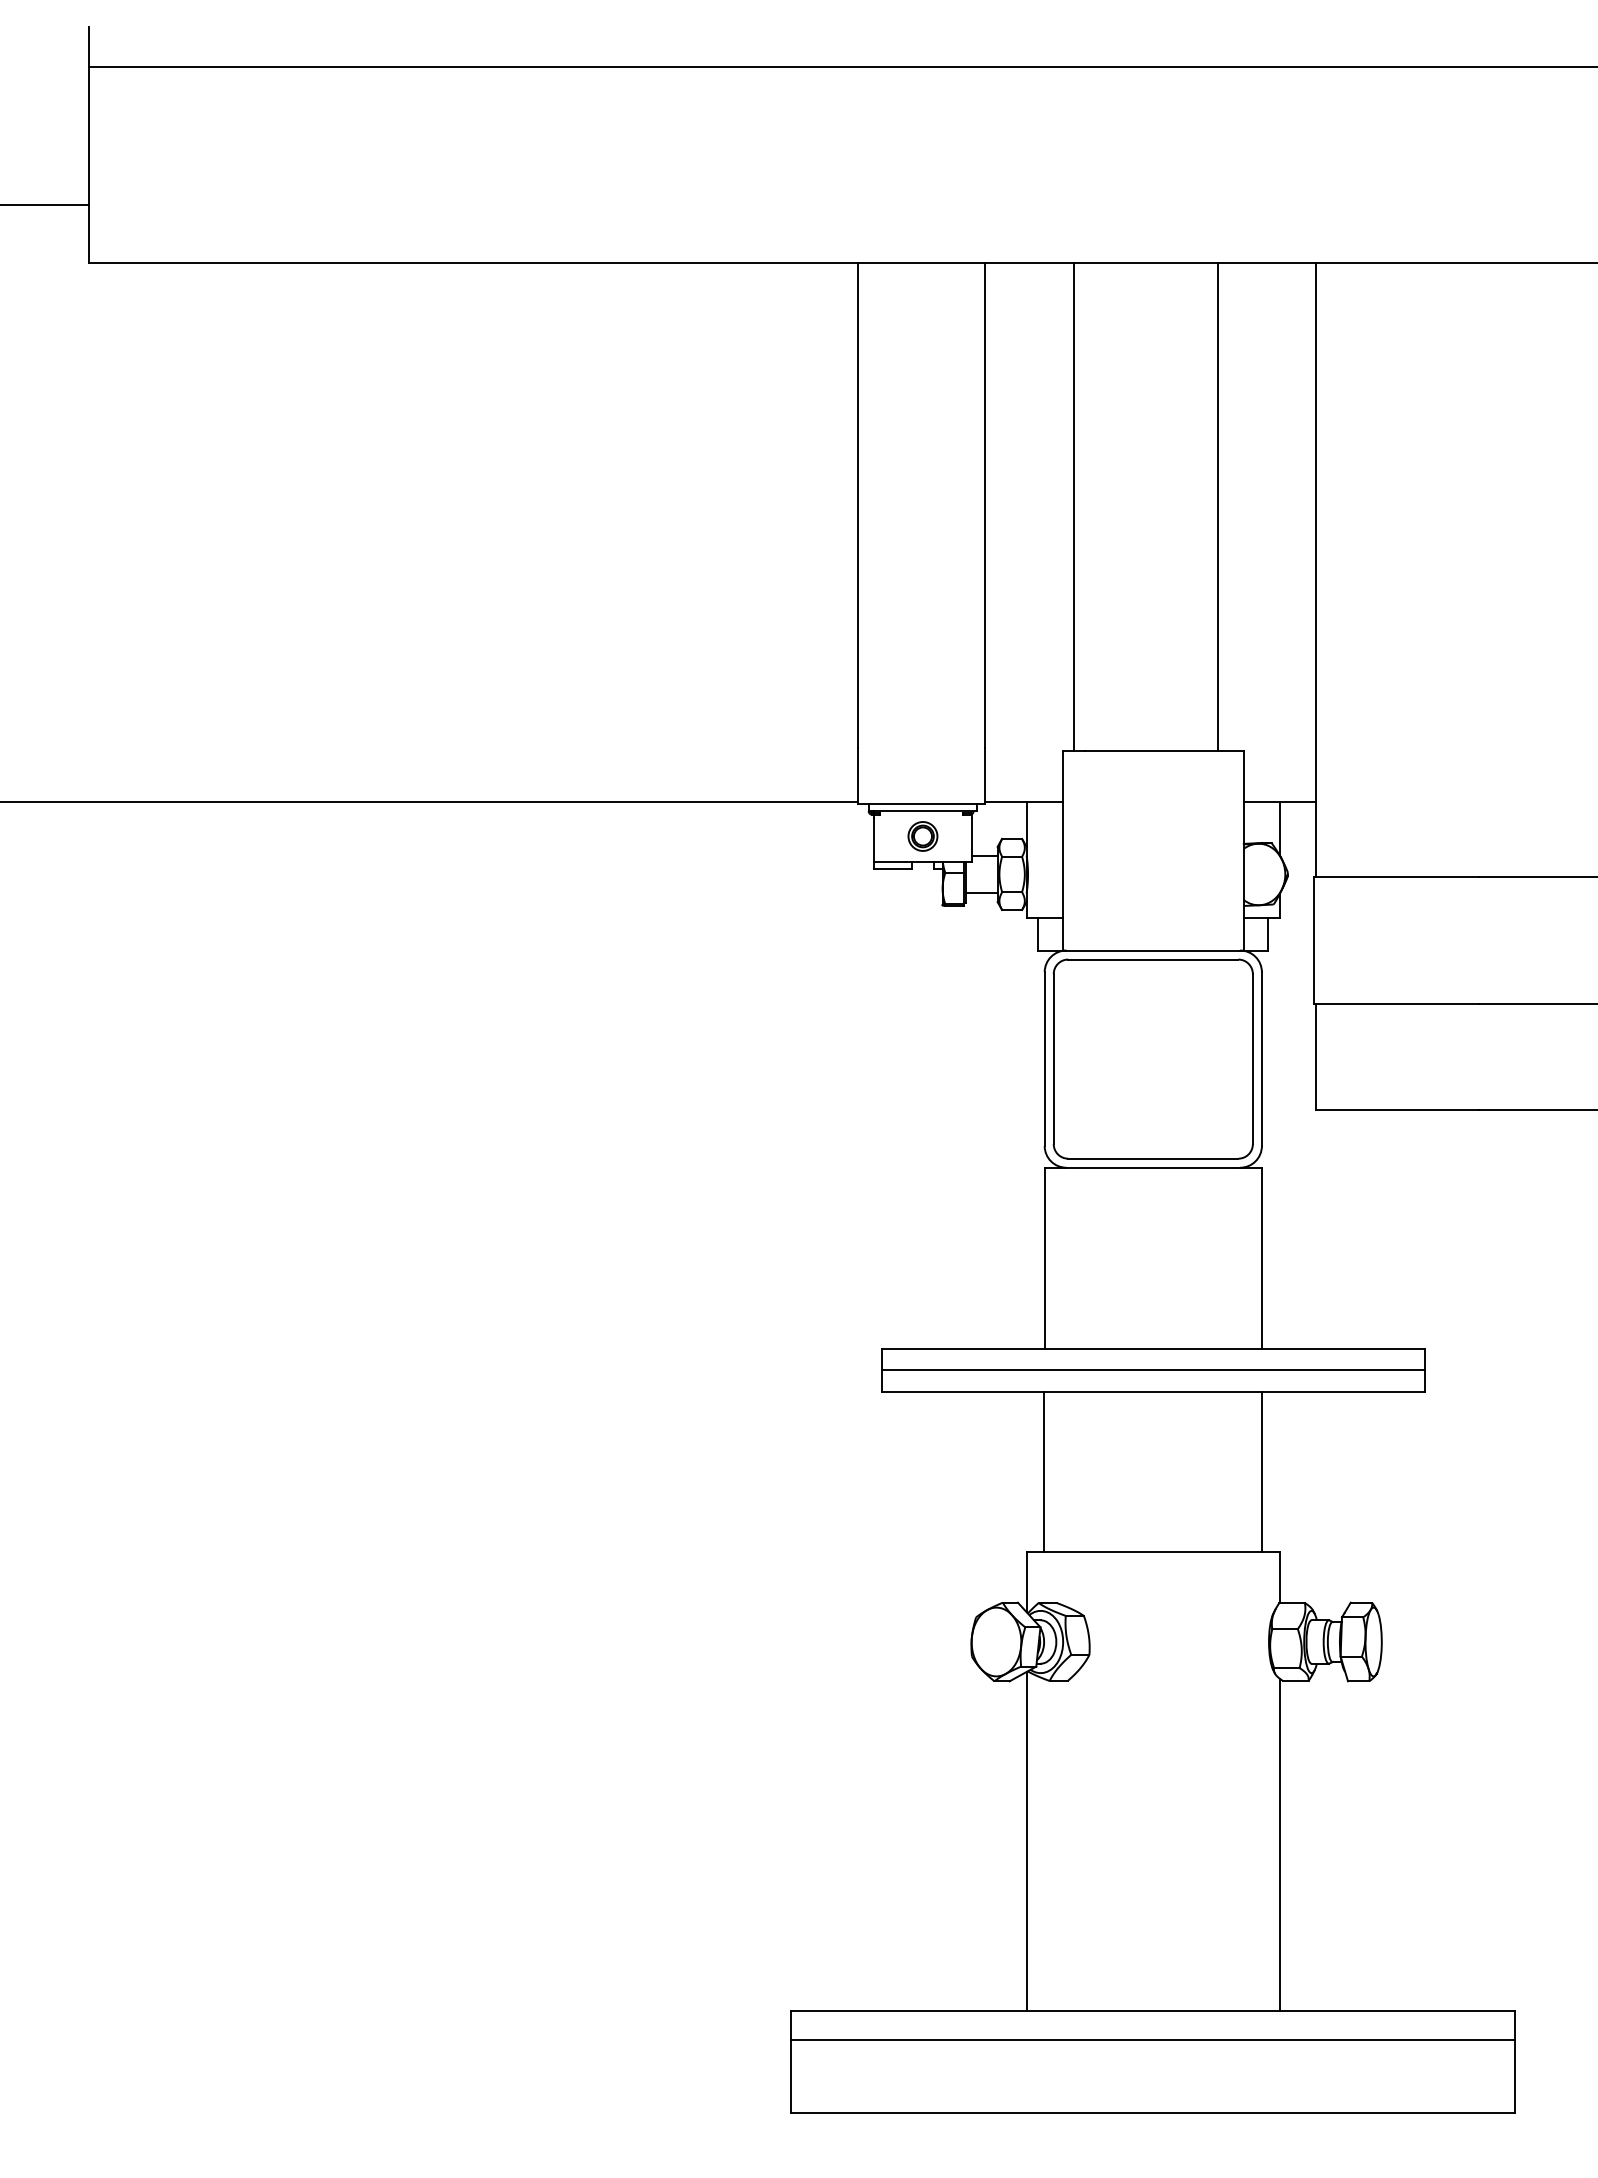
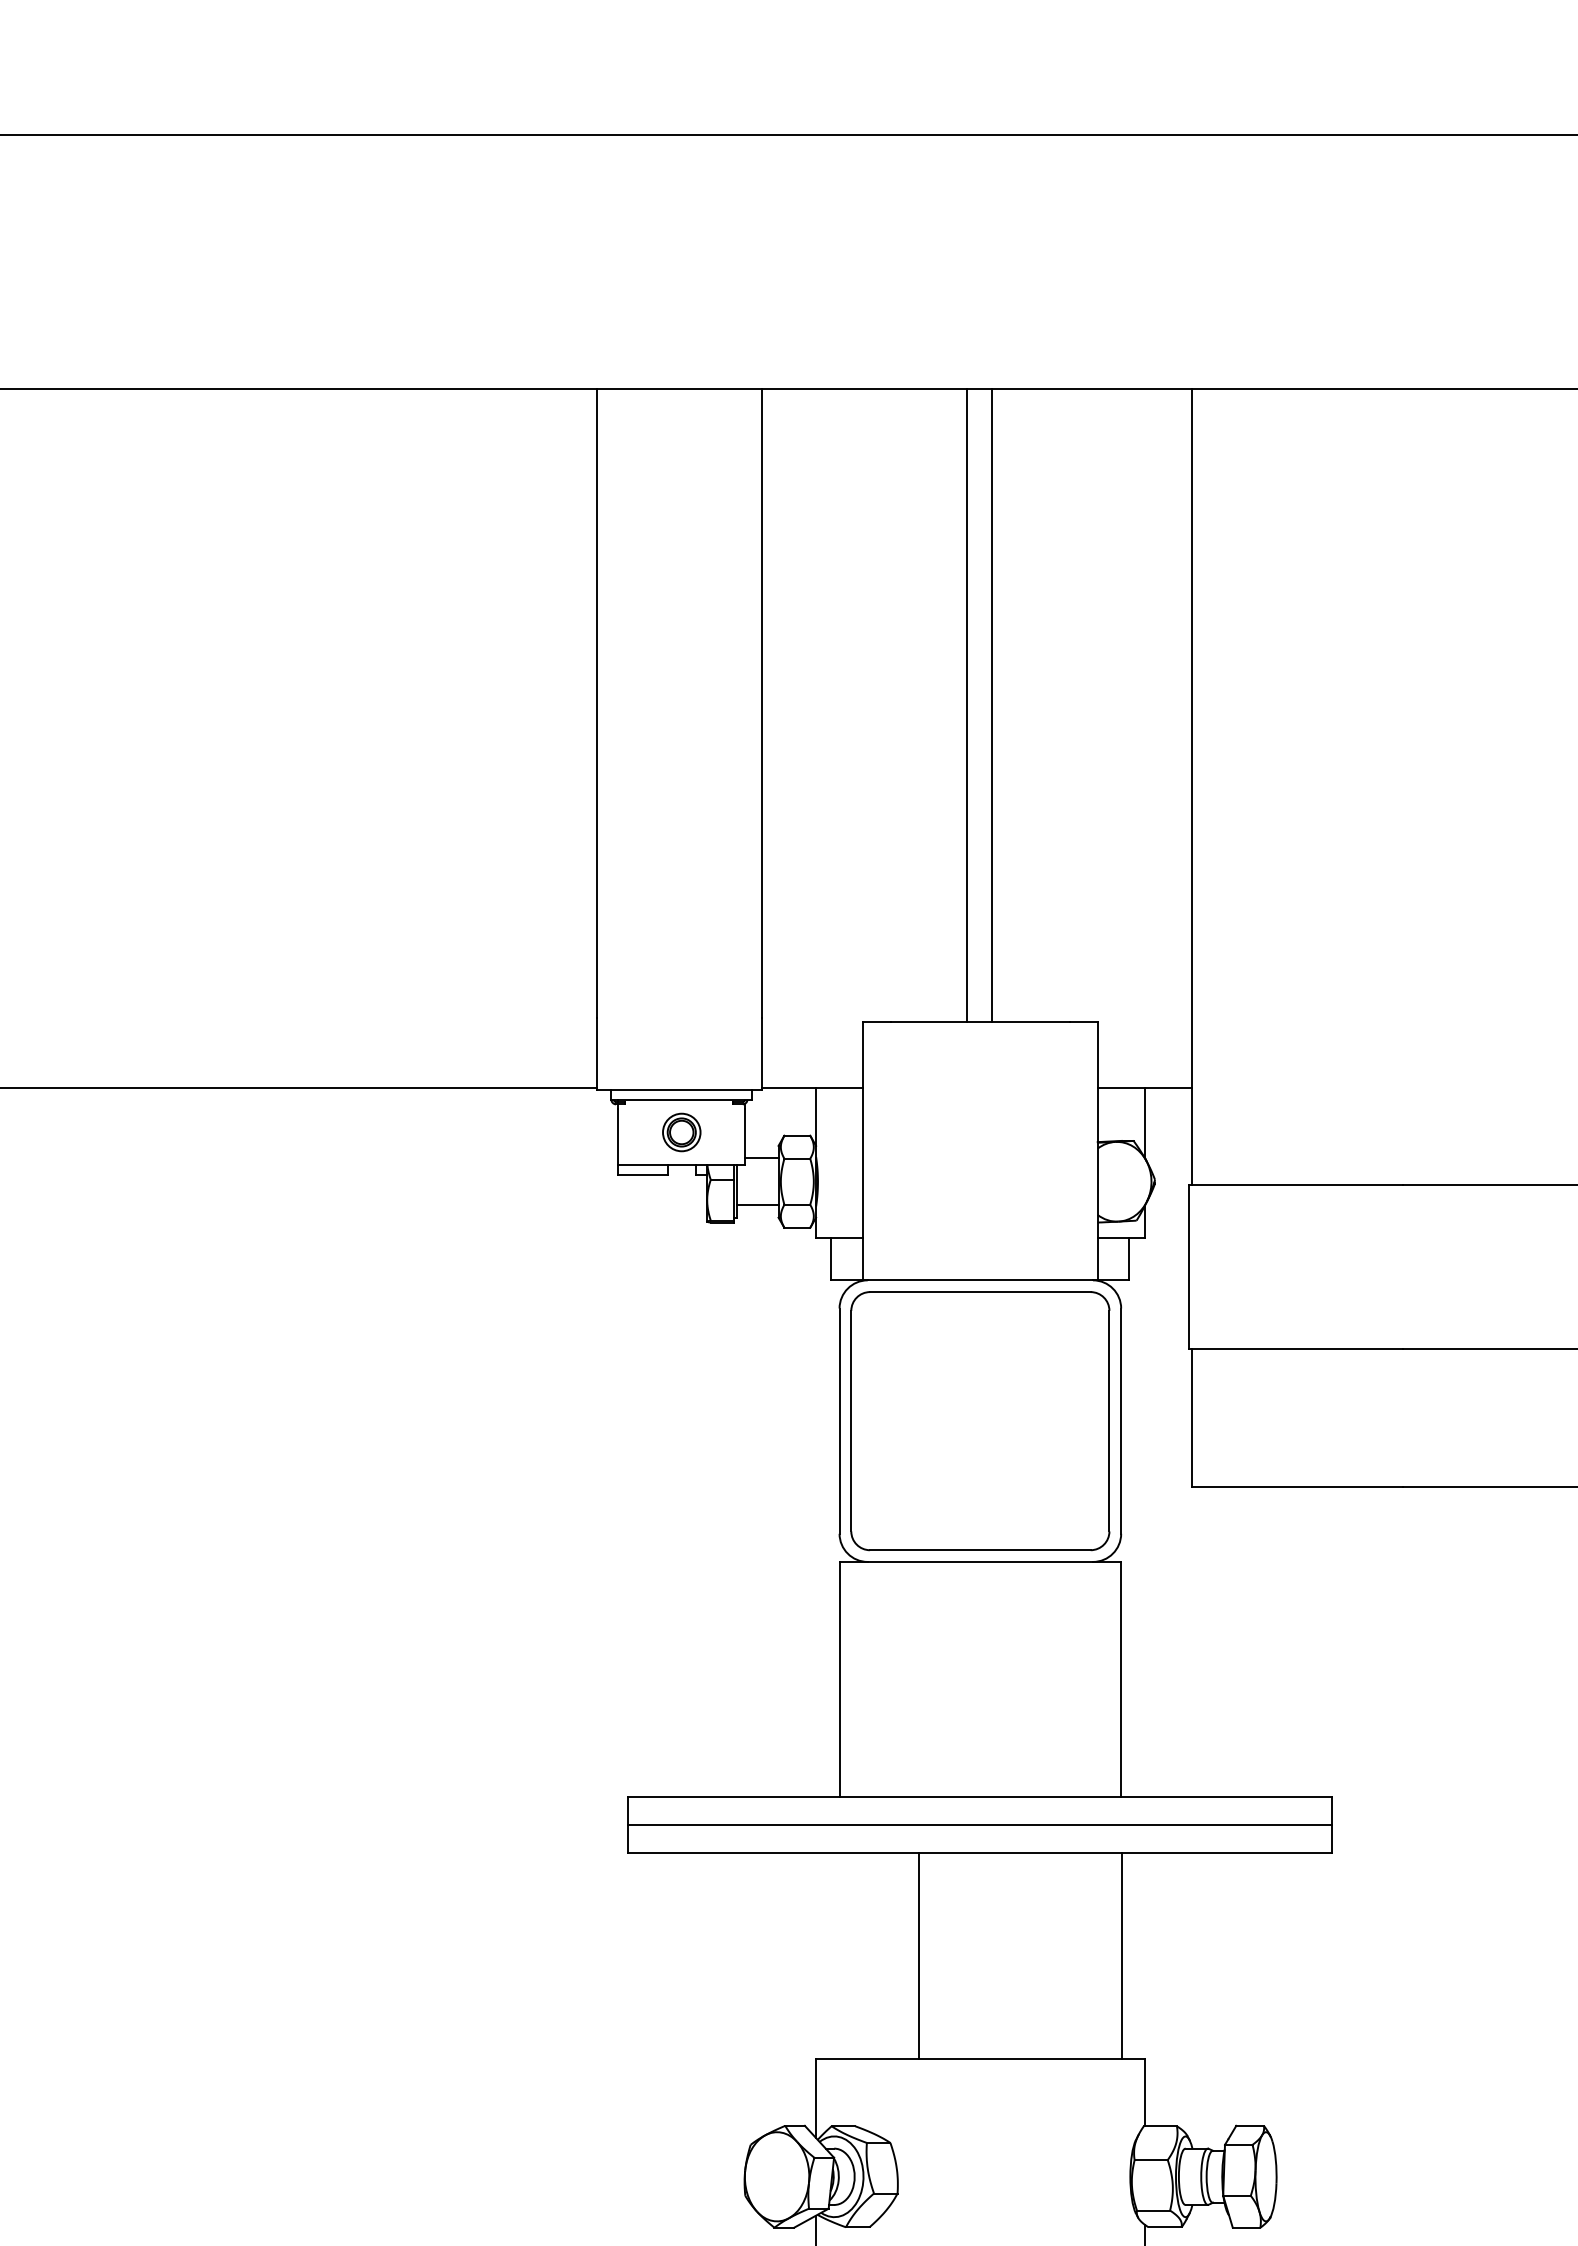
line: (1073, 506) -> (966, 704), moved
line: (1218, 506) -> (992, 704), moved
line: (1044, 1471) -> (919, 1955), moved

